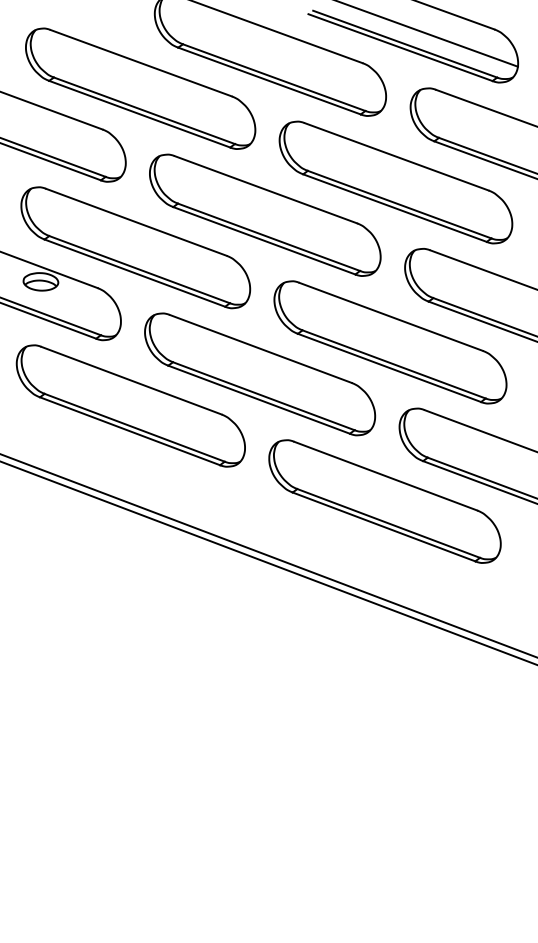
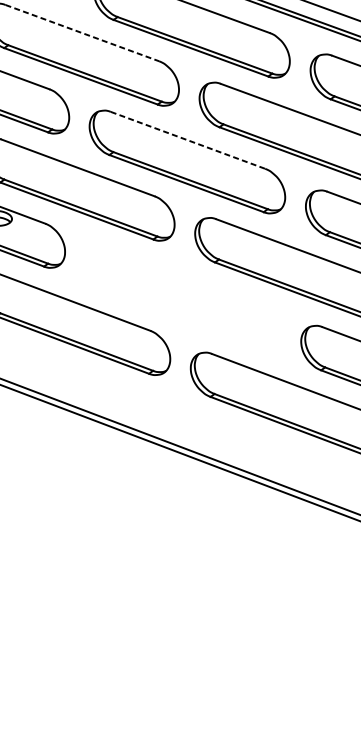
line: (141, 63) -> (82, 33), solid -> dashed
line: (266, 189) -> (188, 140), solid -> dashed
part: (260, 374) -> (183, 296), removed

